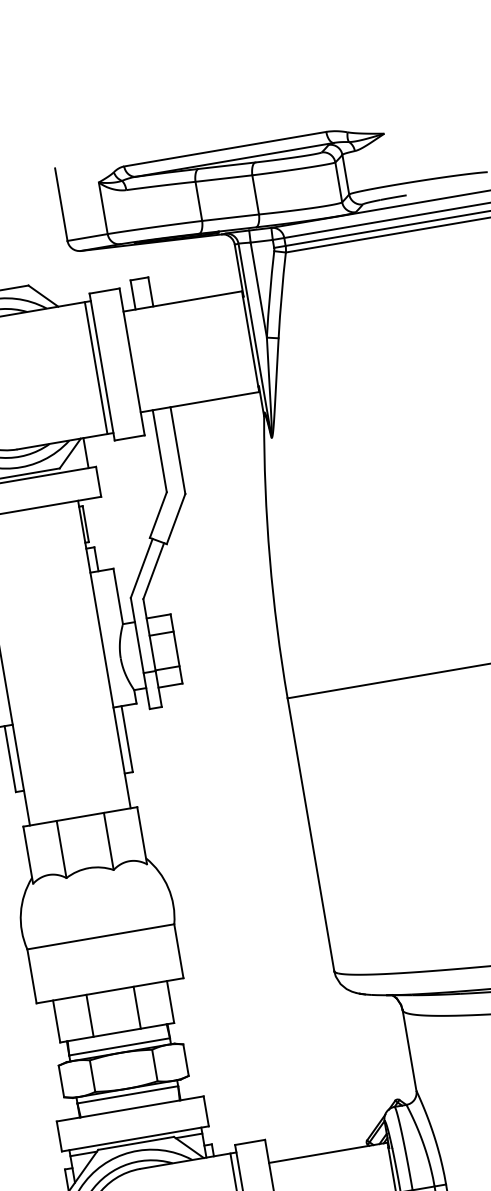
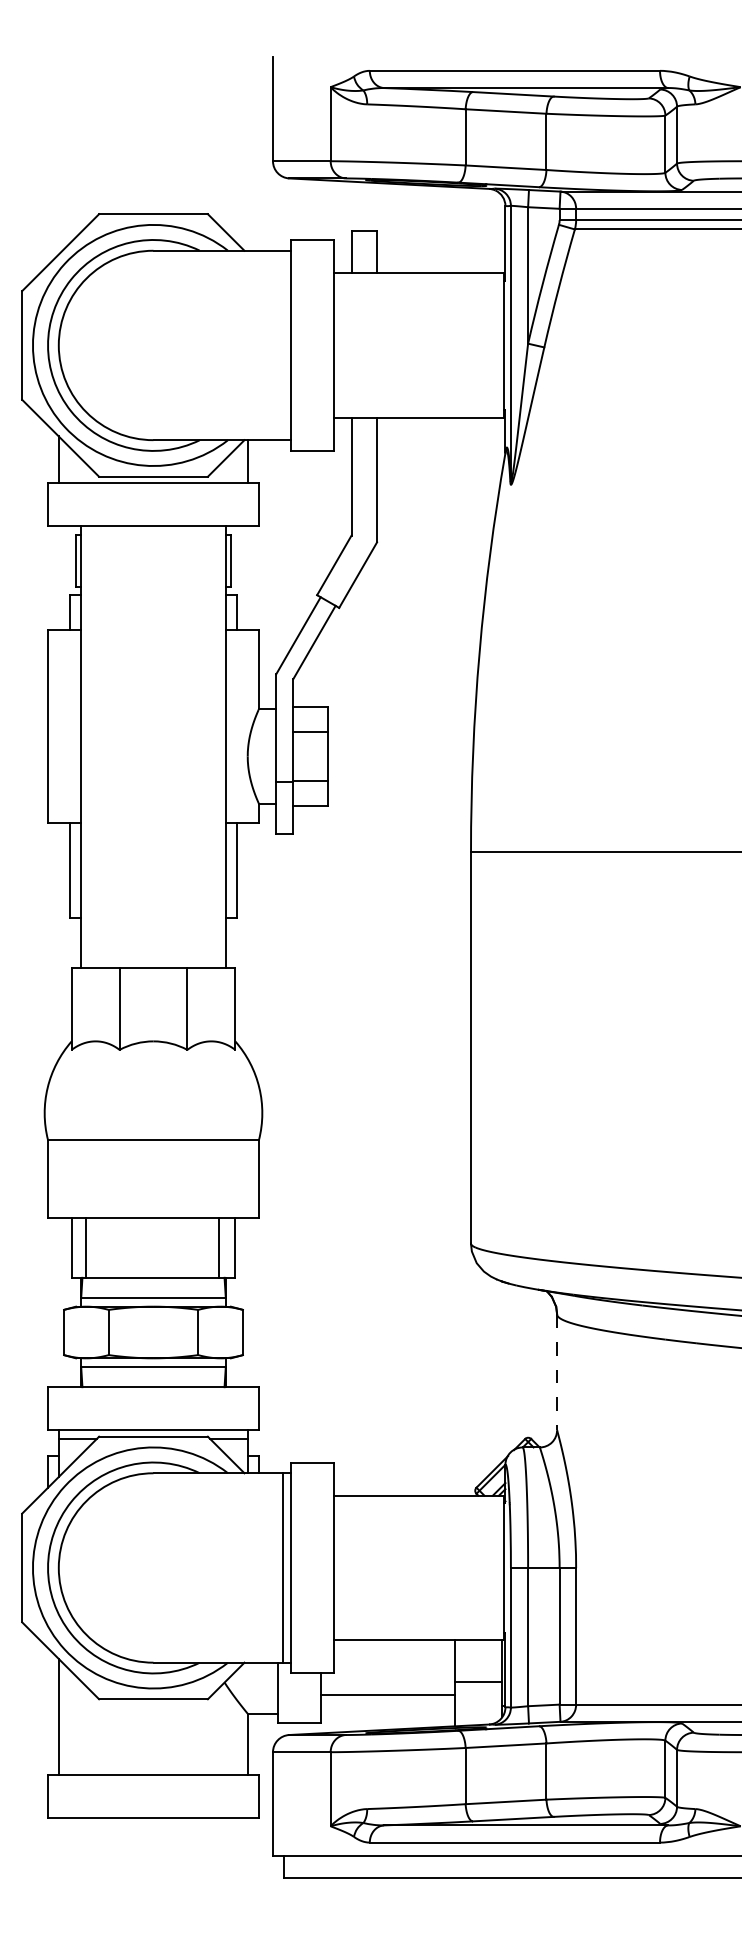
line: (96, 368) -> (282, 345), removed
line: (137, 1007) -> (219, 1247), moved
line: (89, 1015) -> (85, 1247), moved
line: (409, 1050) -> (557, 1372), solid -> dashed

